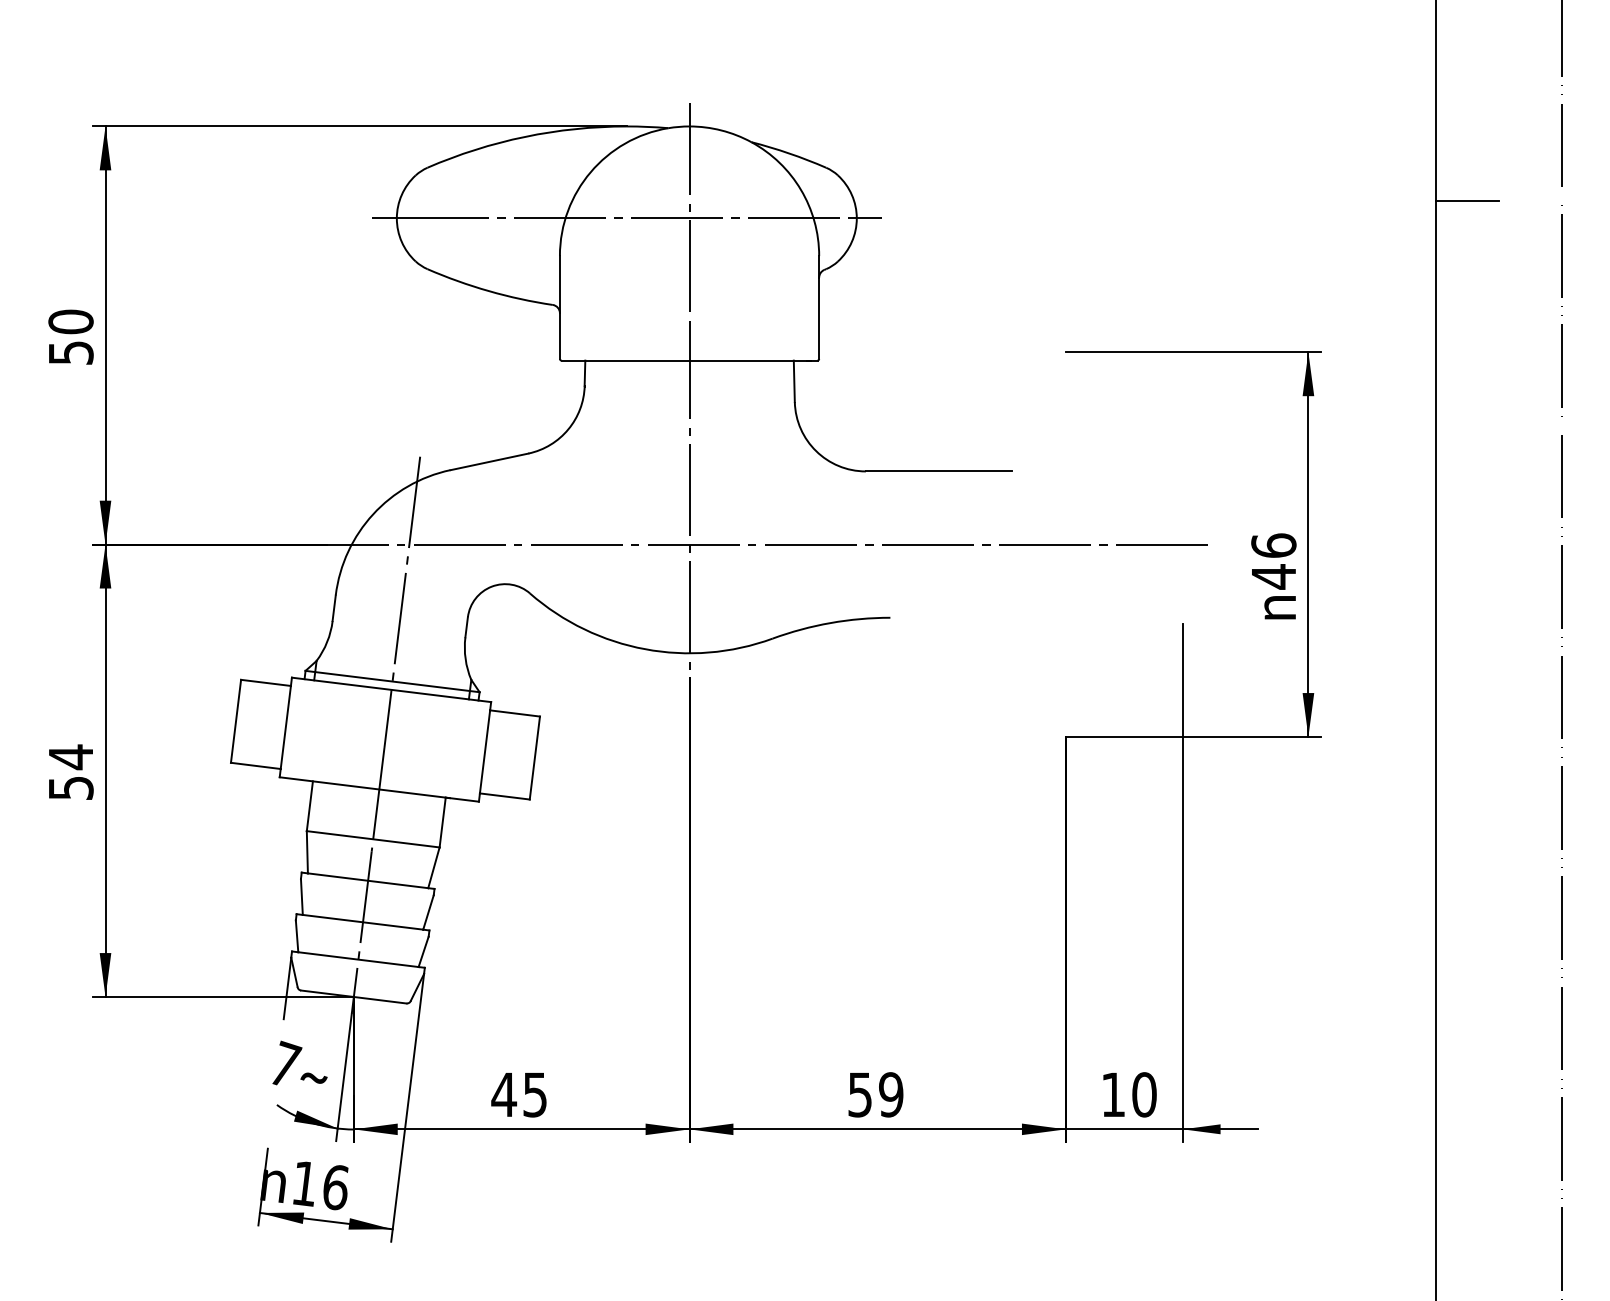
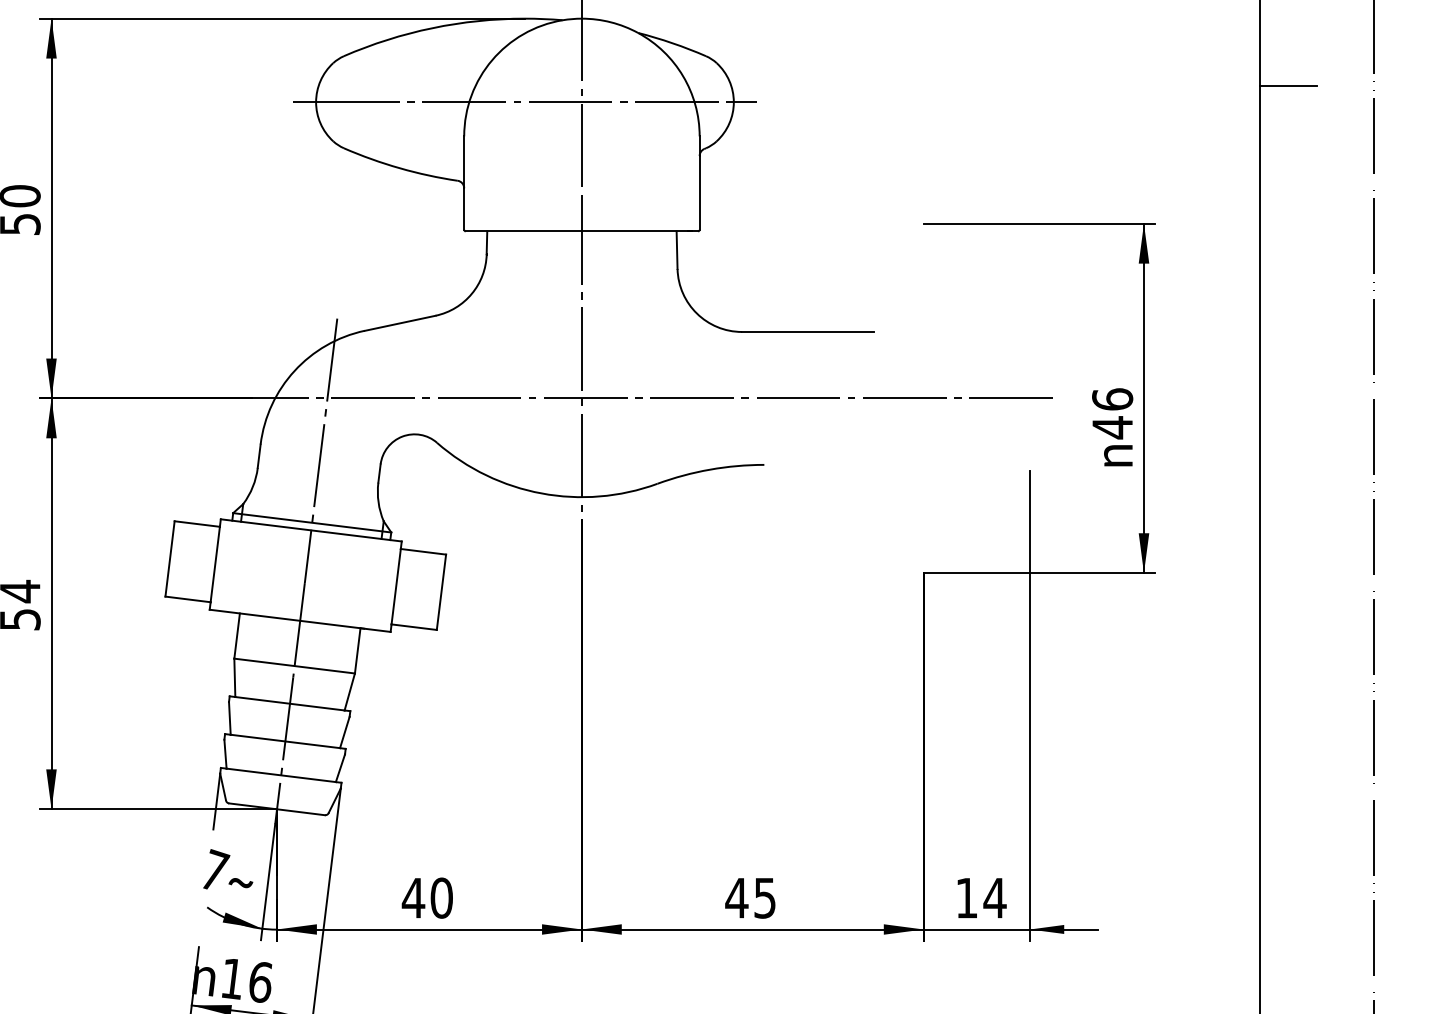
text: (535, 1094) -> (442, 897), 45 -> 40
text: (875, 1094) -> (750, 897), 59 -> 45
text: (1144, 1094) -> (995, 897), 10 -> 14

